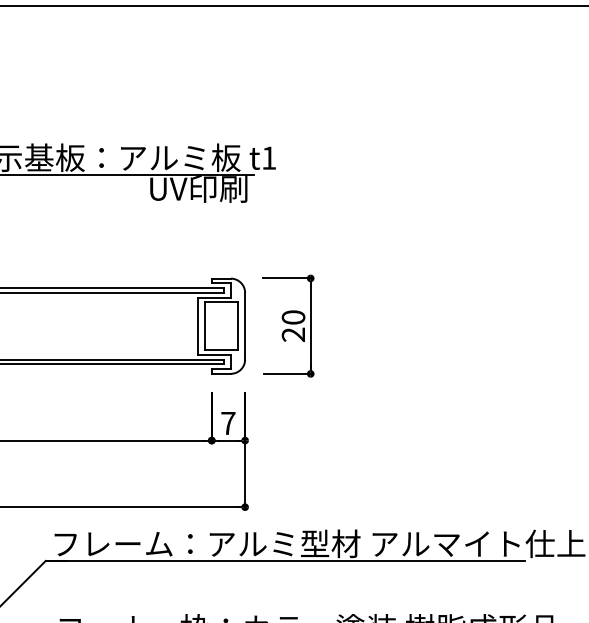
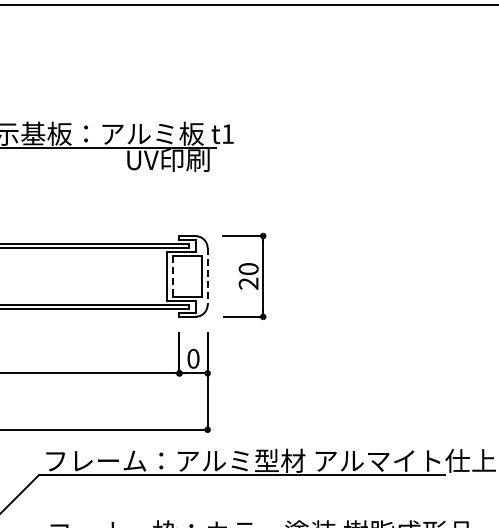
line: (204, 326) -> (173, 276), solid -> dashed
line: (244, 326) -> (207, 276), solid -> dashed
text: (228, 423) -> (193, 358), 7 -> 0

